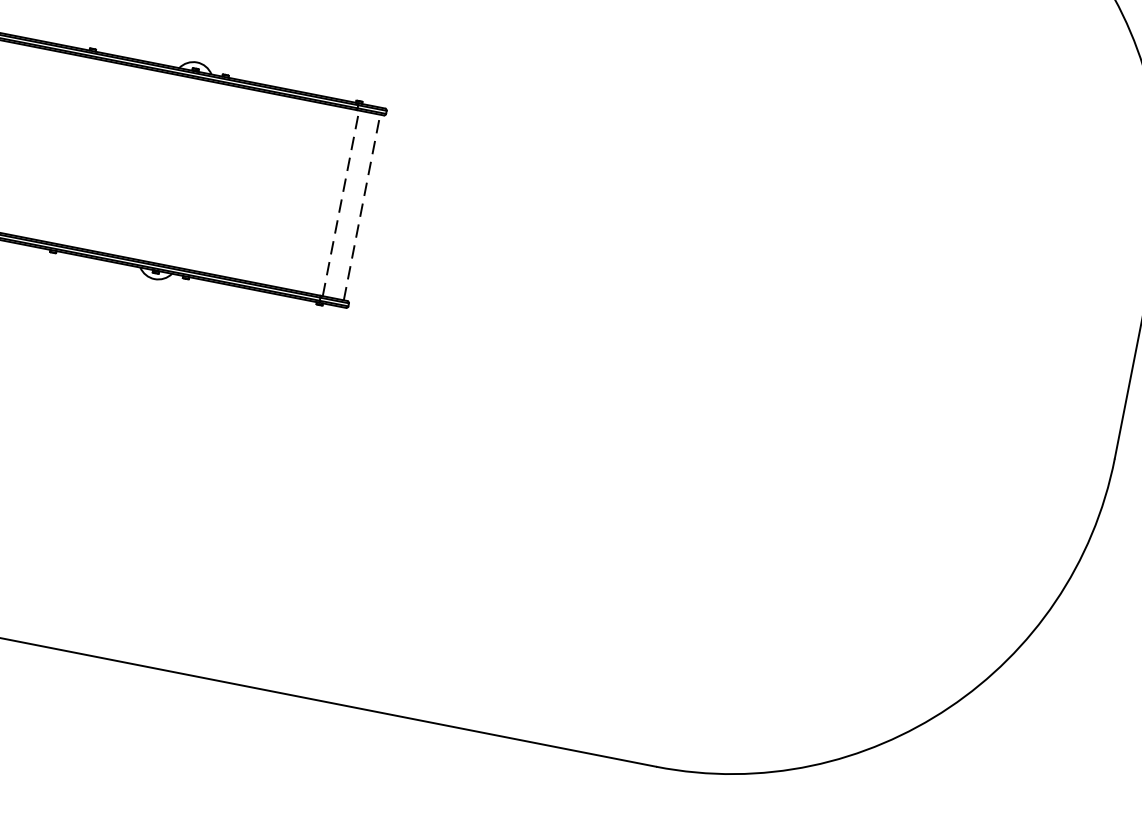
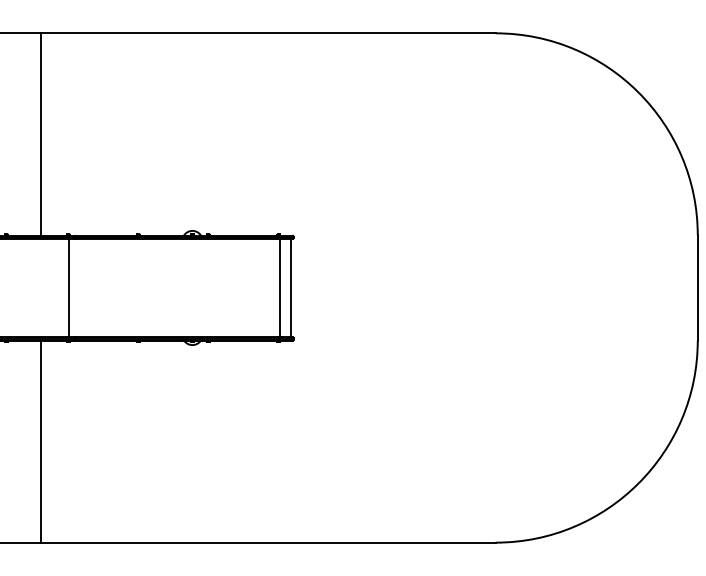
line: (340, 204) -> (279, 288), dashed -> solid
line: (361, 208) -> (290, 288), dashed -> solid

